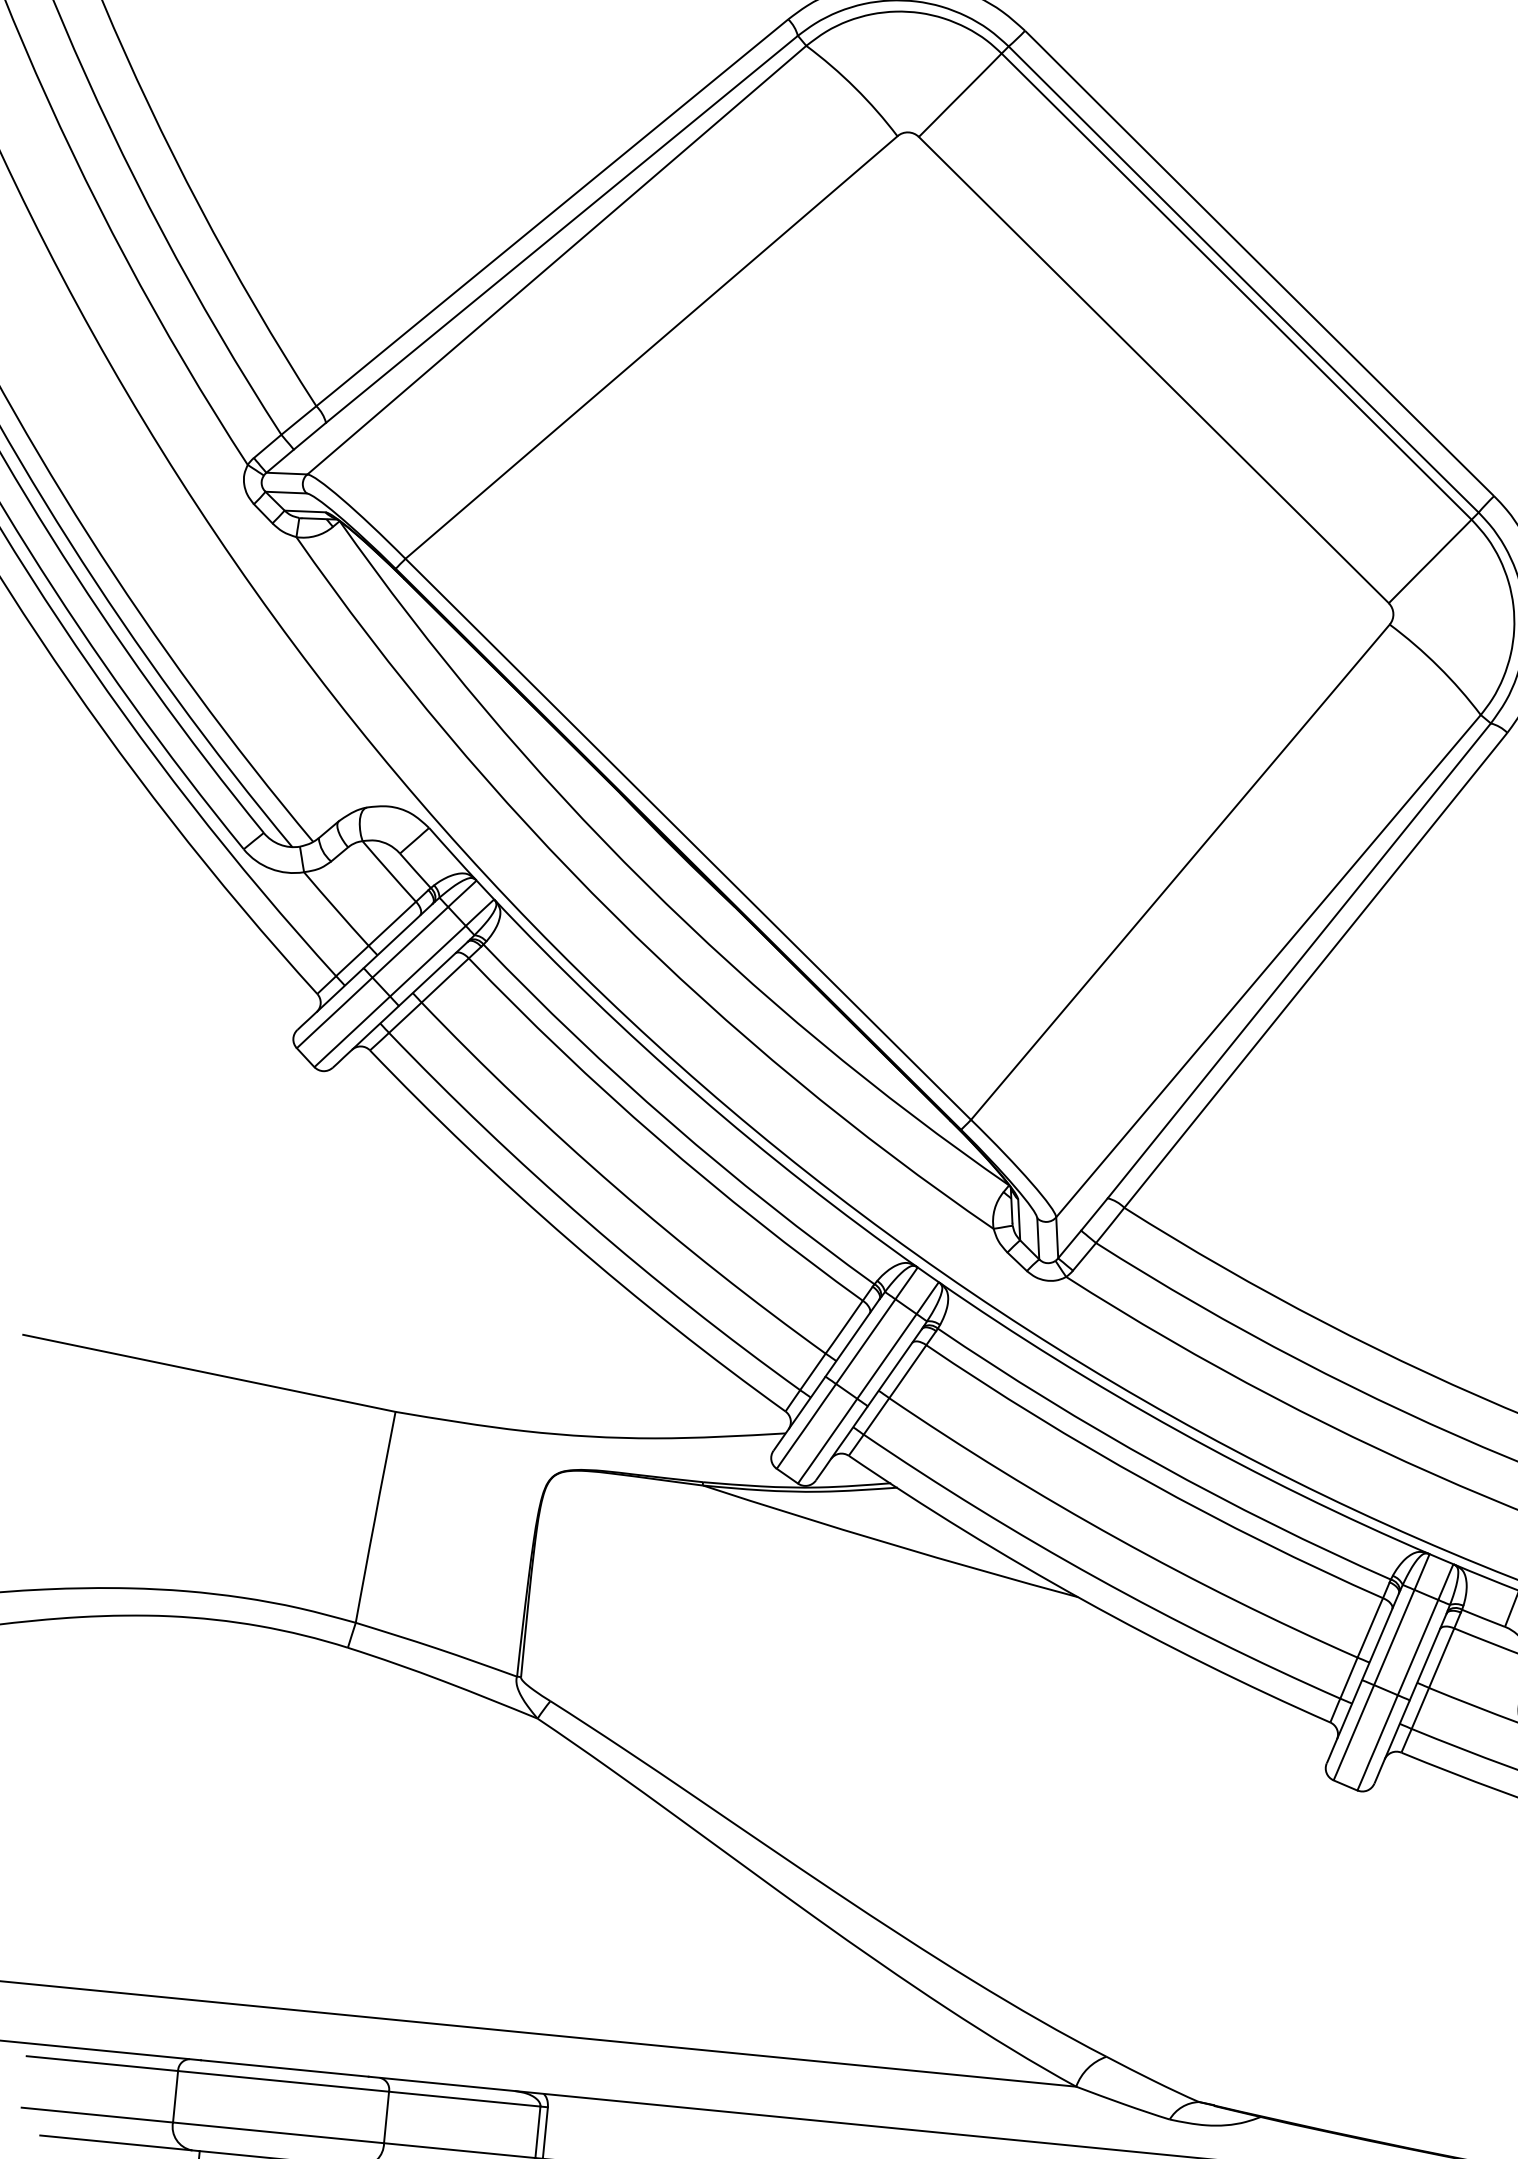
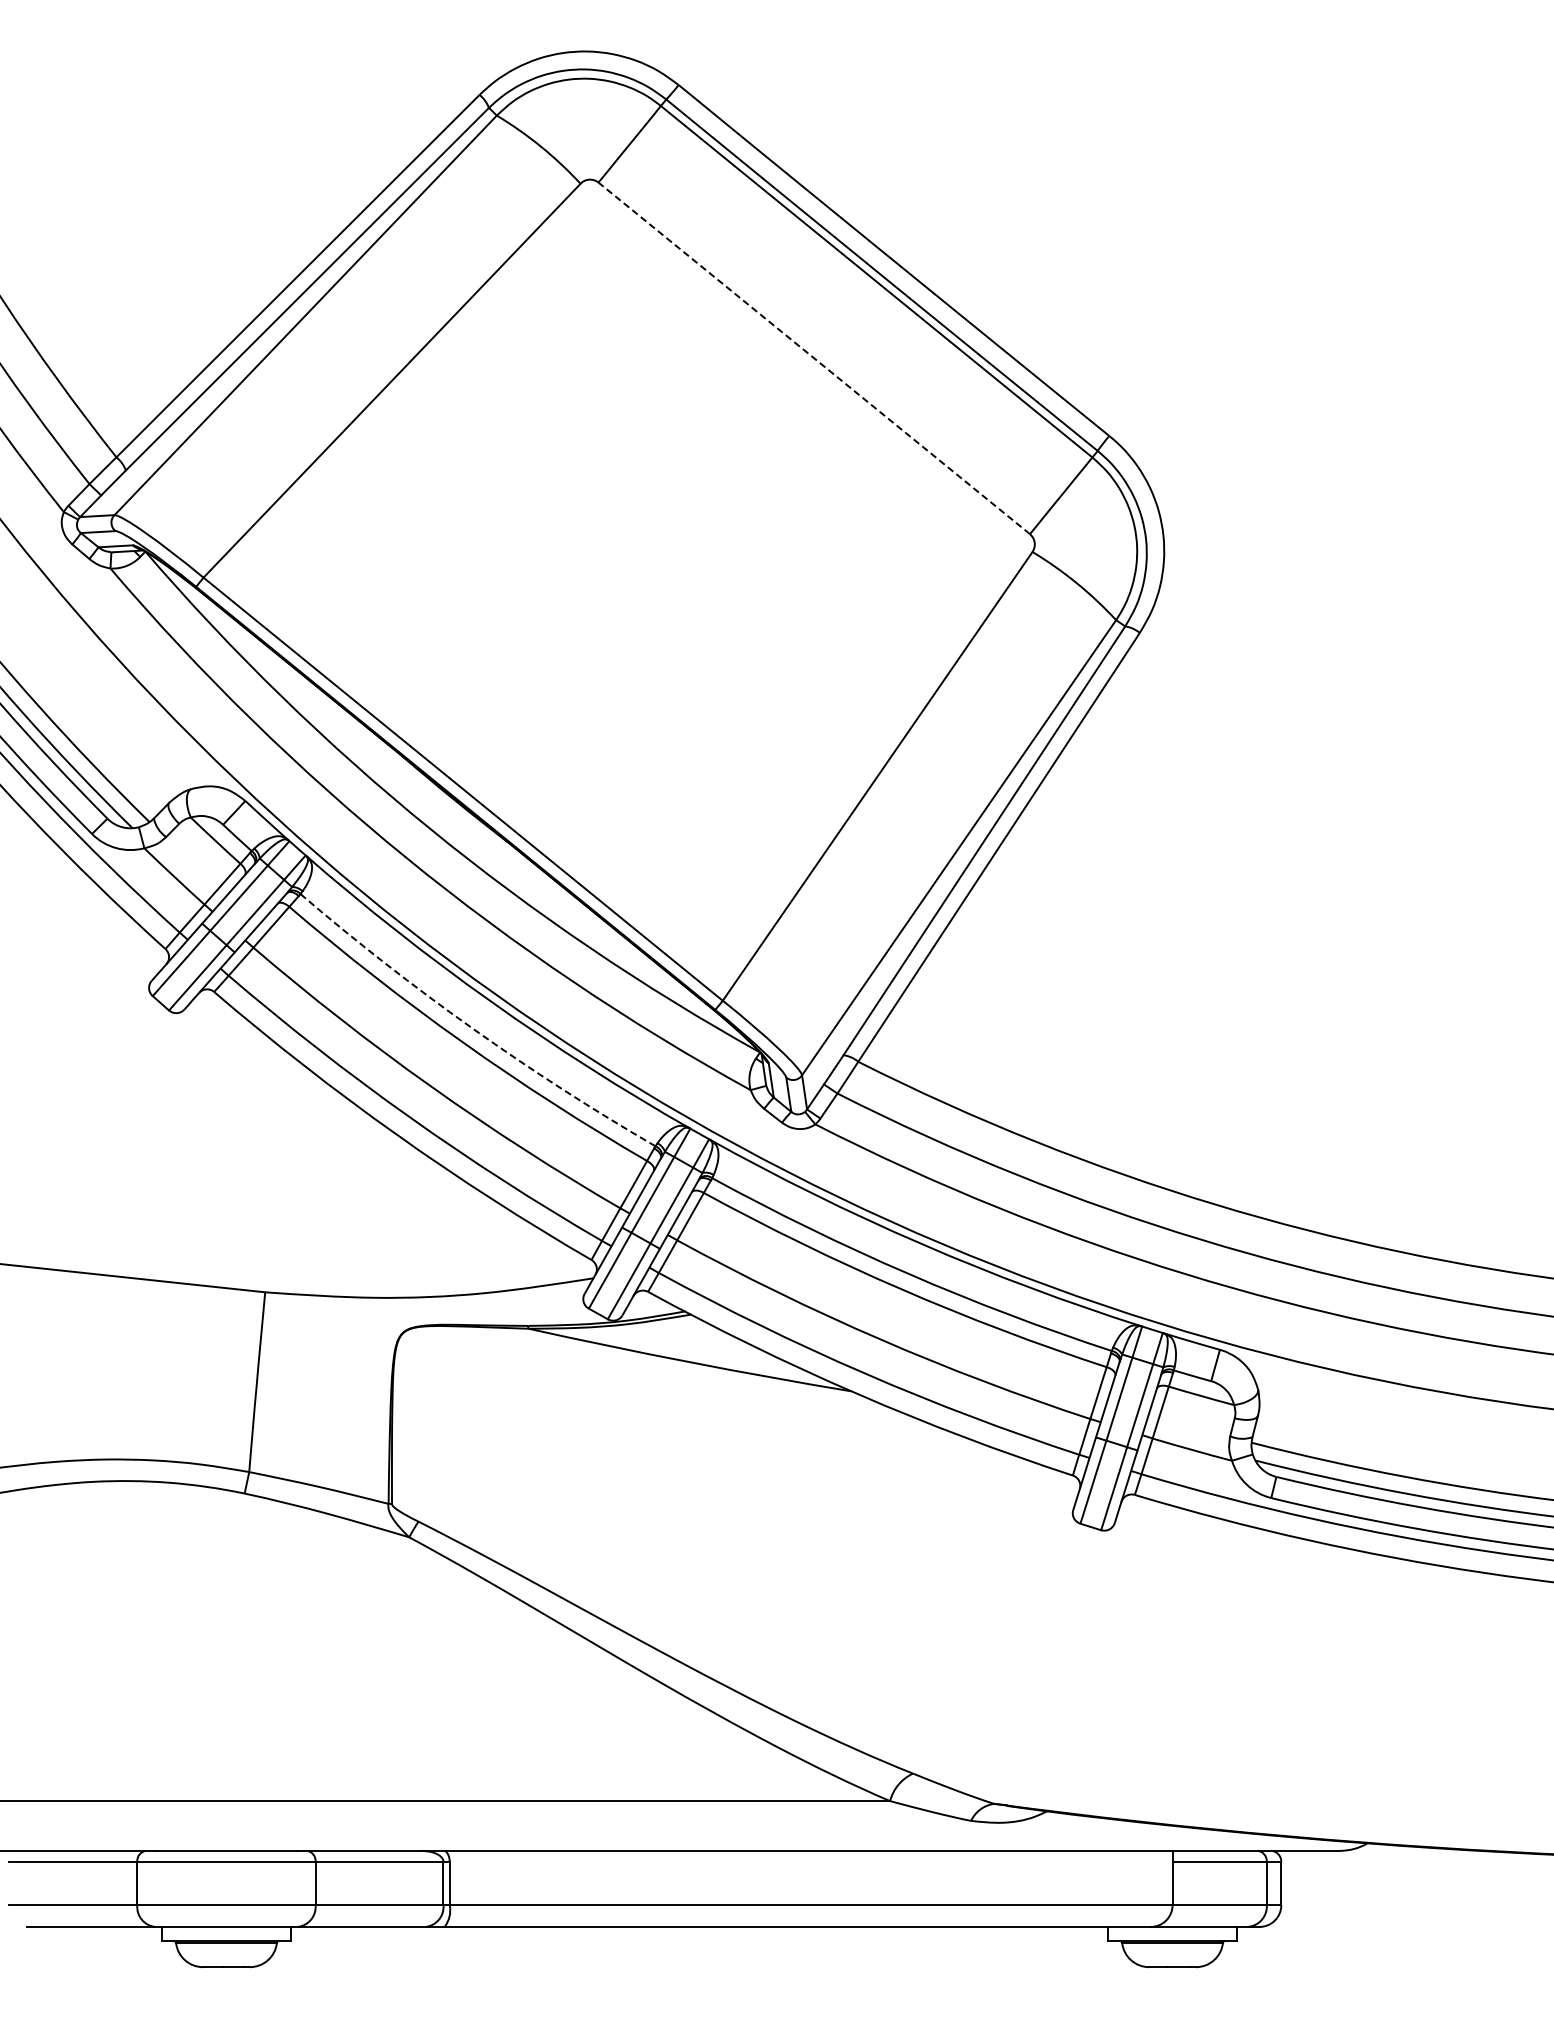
line: (1152, 370) -> (813, 358), solid -> dashed
arc: (671, 1123) -> (472, 1028), solid -> dashed

